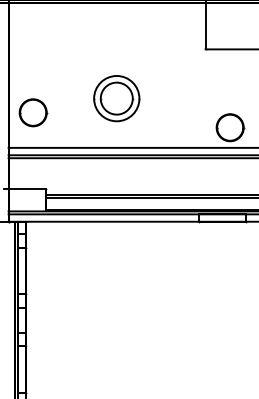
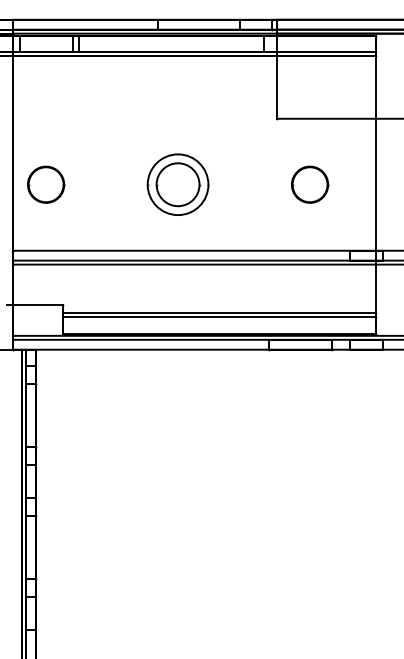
part: (116, 98) -> (177, 184), moved
circle: (33, 112) -> (46, 184), moved
circle: (230, 127) -> (310, 184), moved

